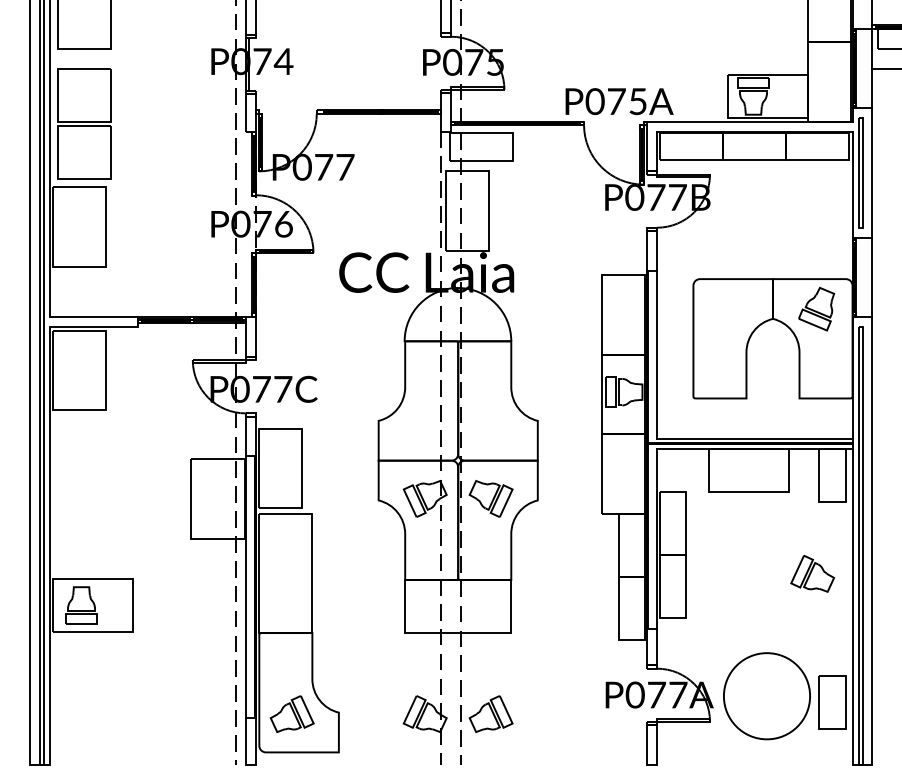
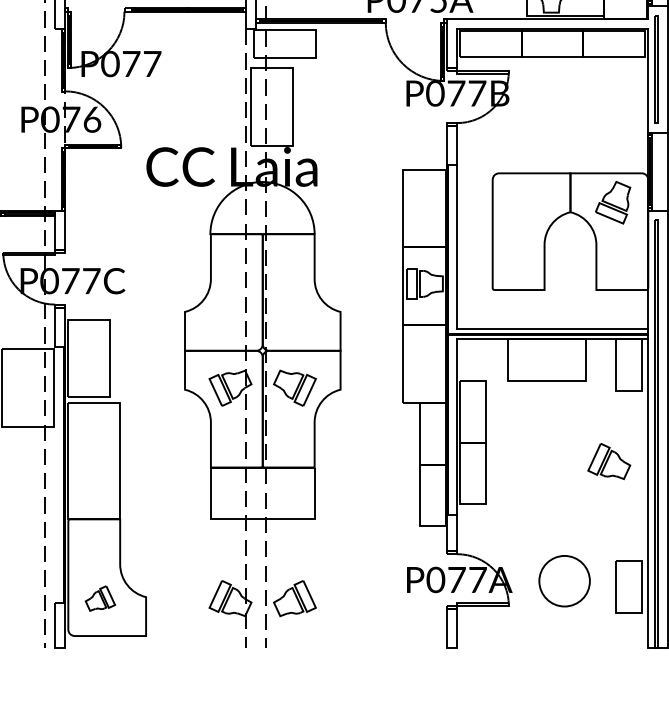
line: (245, 587) -> (54, 474), removed
circle: (766, 696) -> (564, 581), size x0.6
part: (291, 713) -> (99, 597), size x0.7

